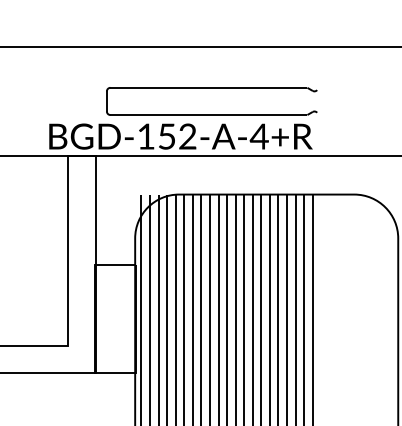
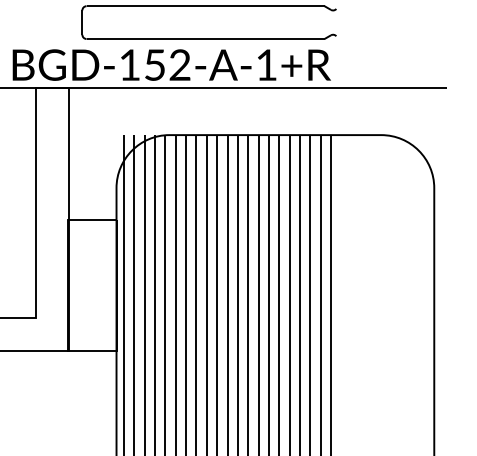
text: (258, 136) -> (265, 64), BGD-152-A-4+R -> BGD-152-A-1+R

